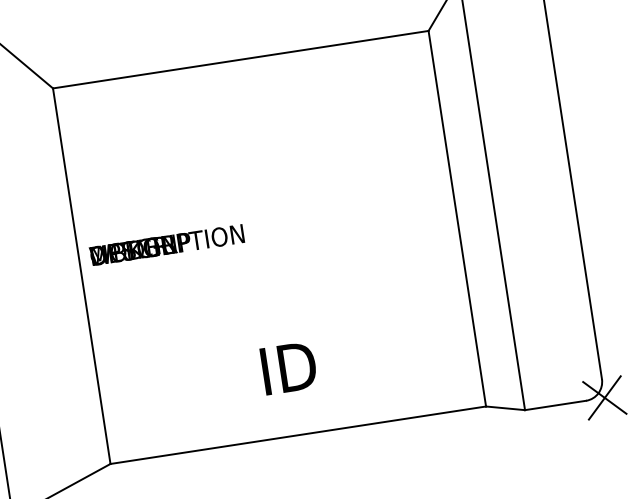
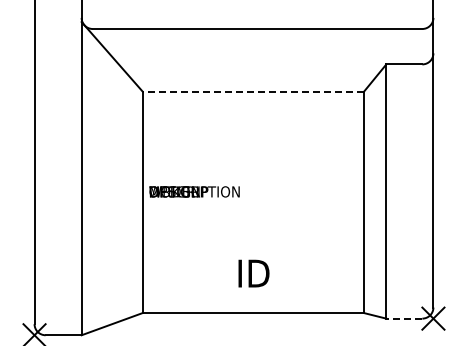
line: (240, 59) -> (253, 91), solid -> dashed
line: (554, 405) -> (403, 318), solid -> dashed

